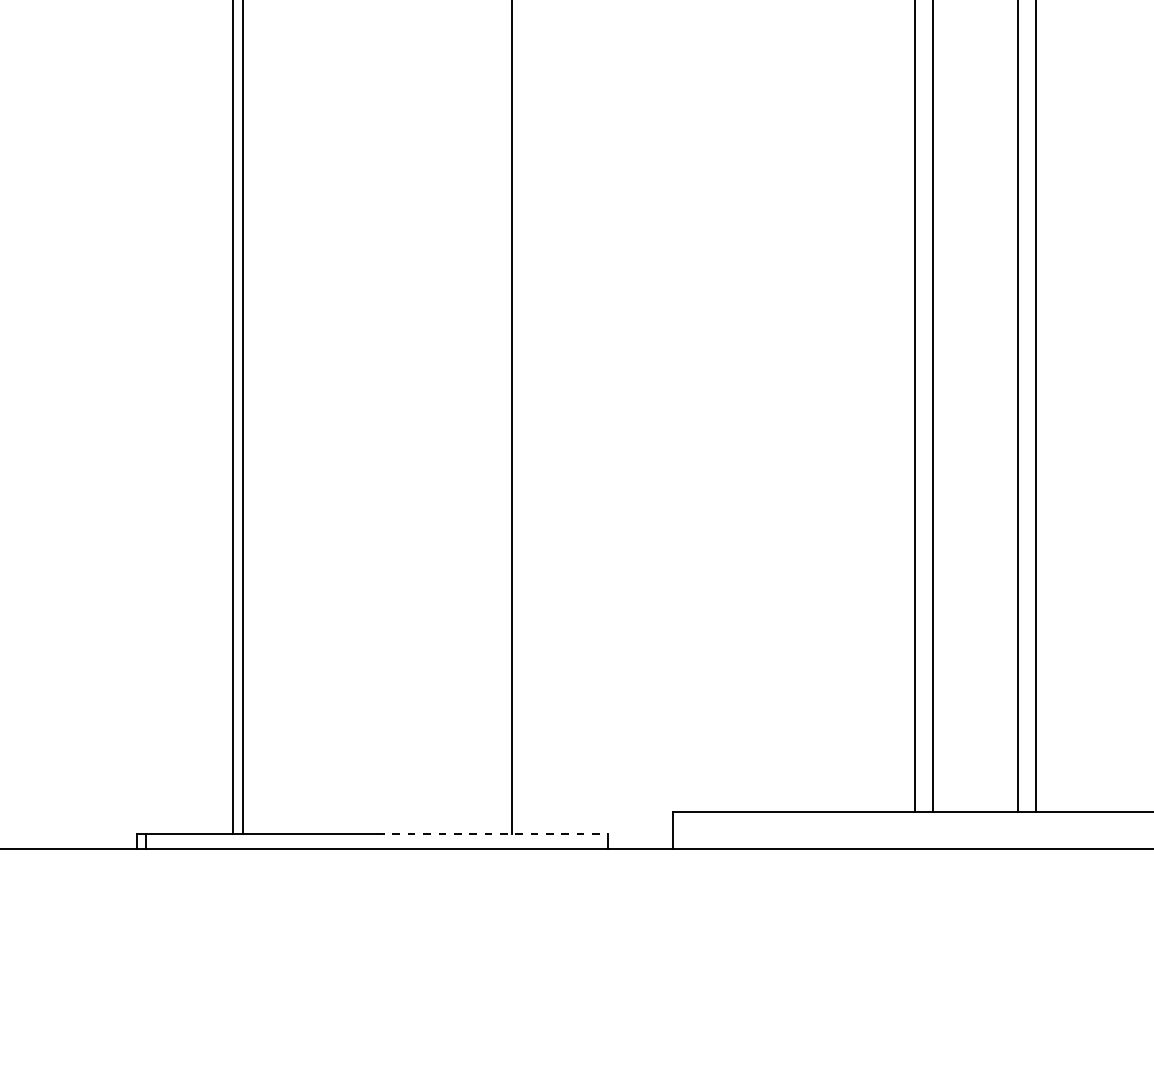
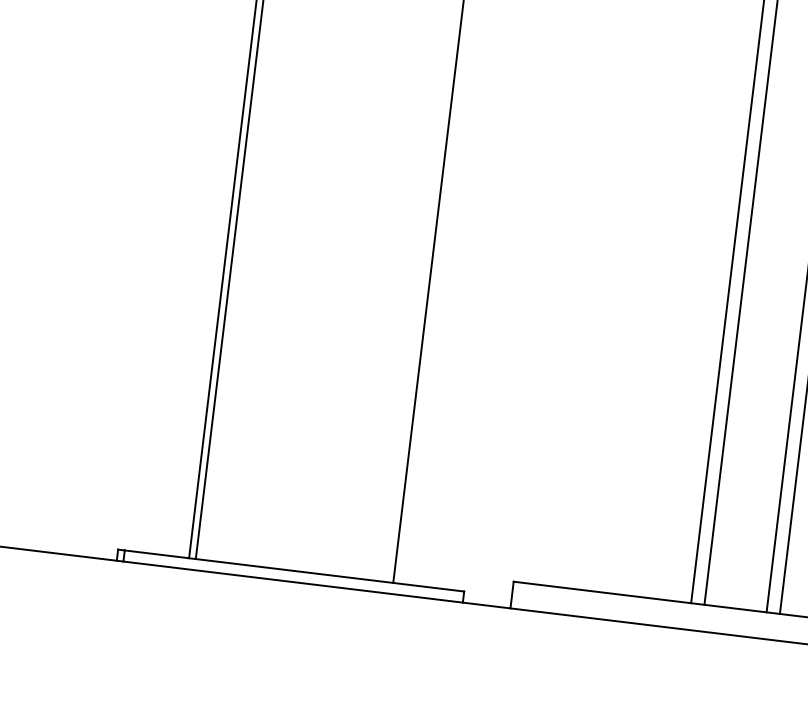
line: (492, 833) -> (379, 581), dashed -> solid

